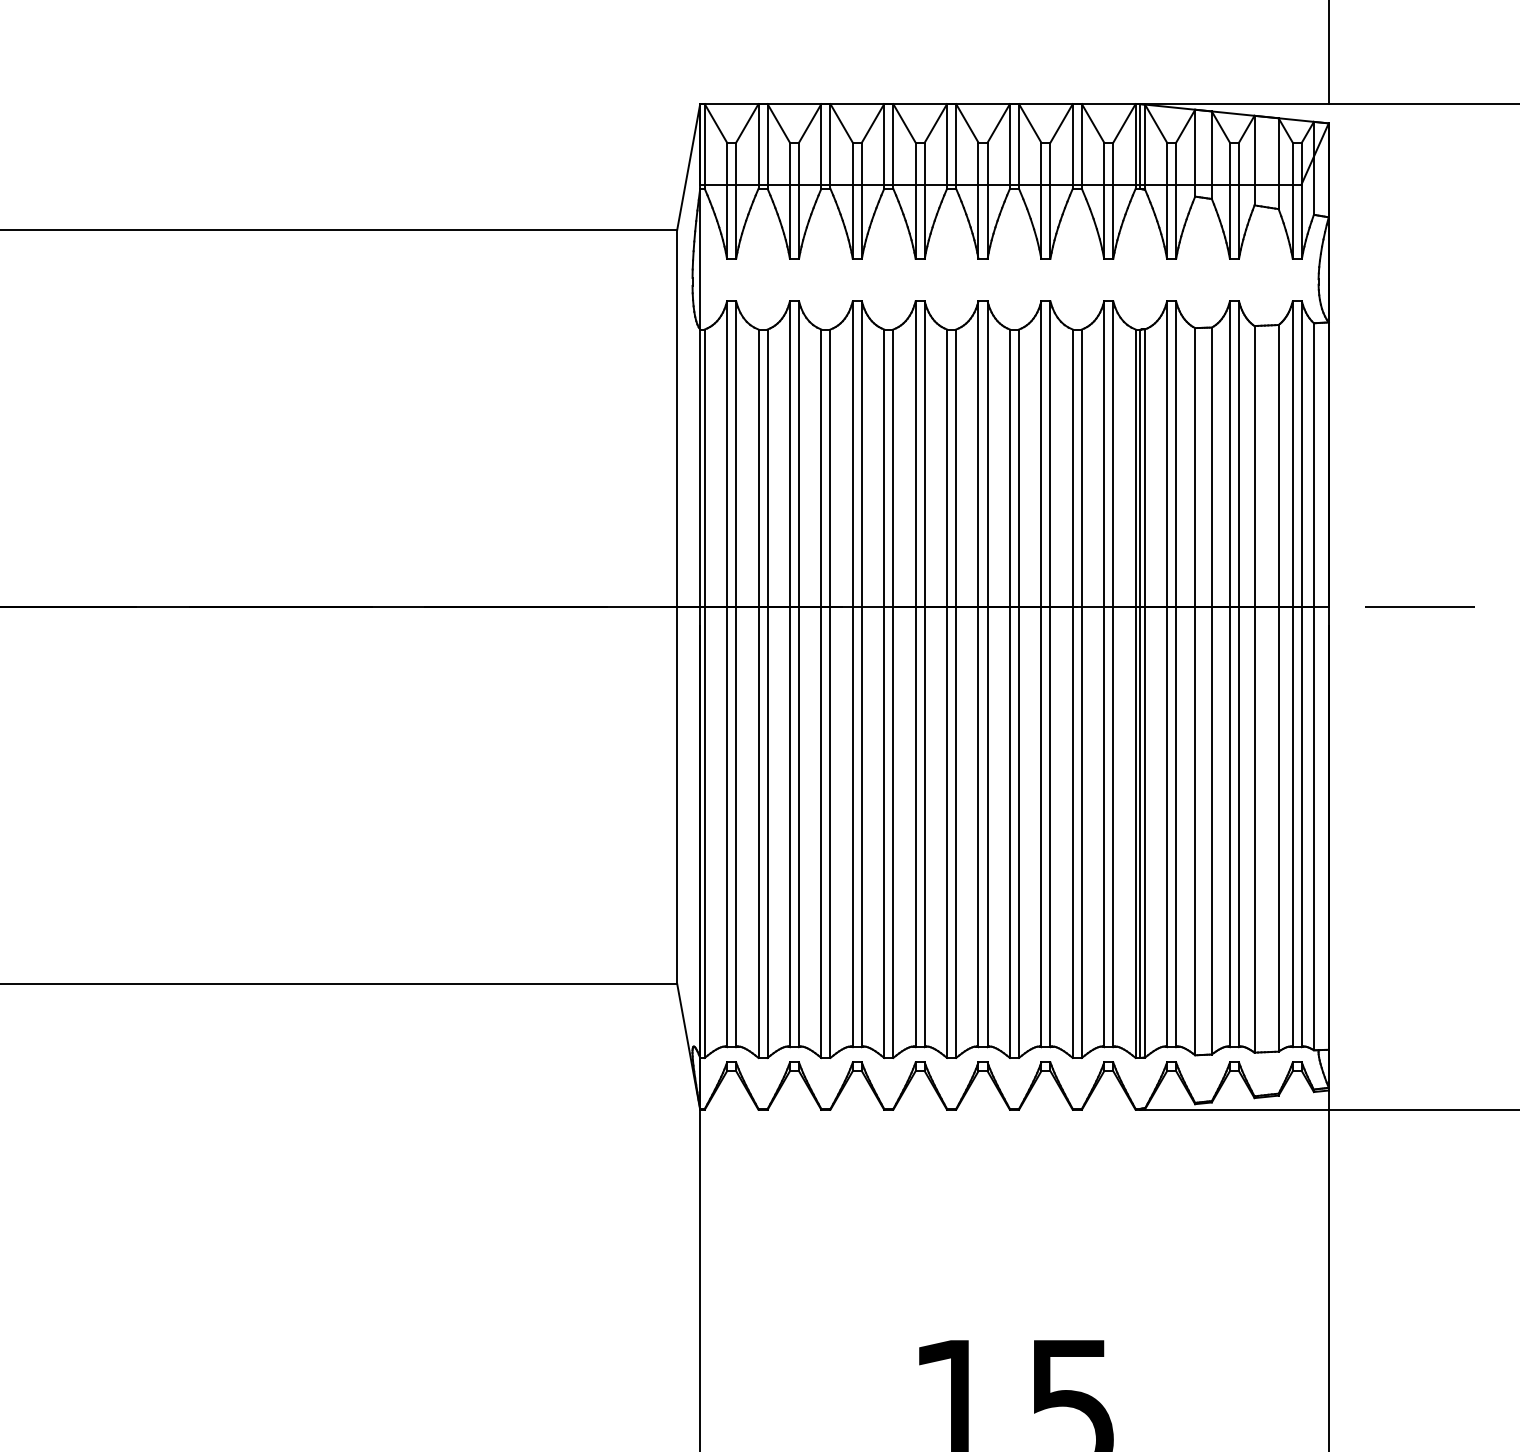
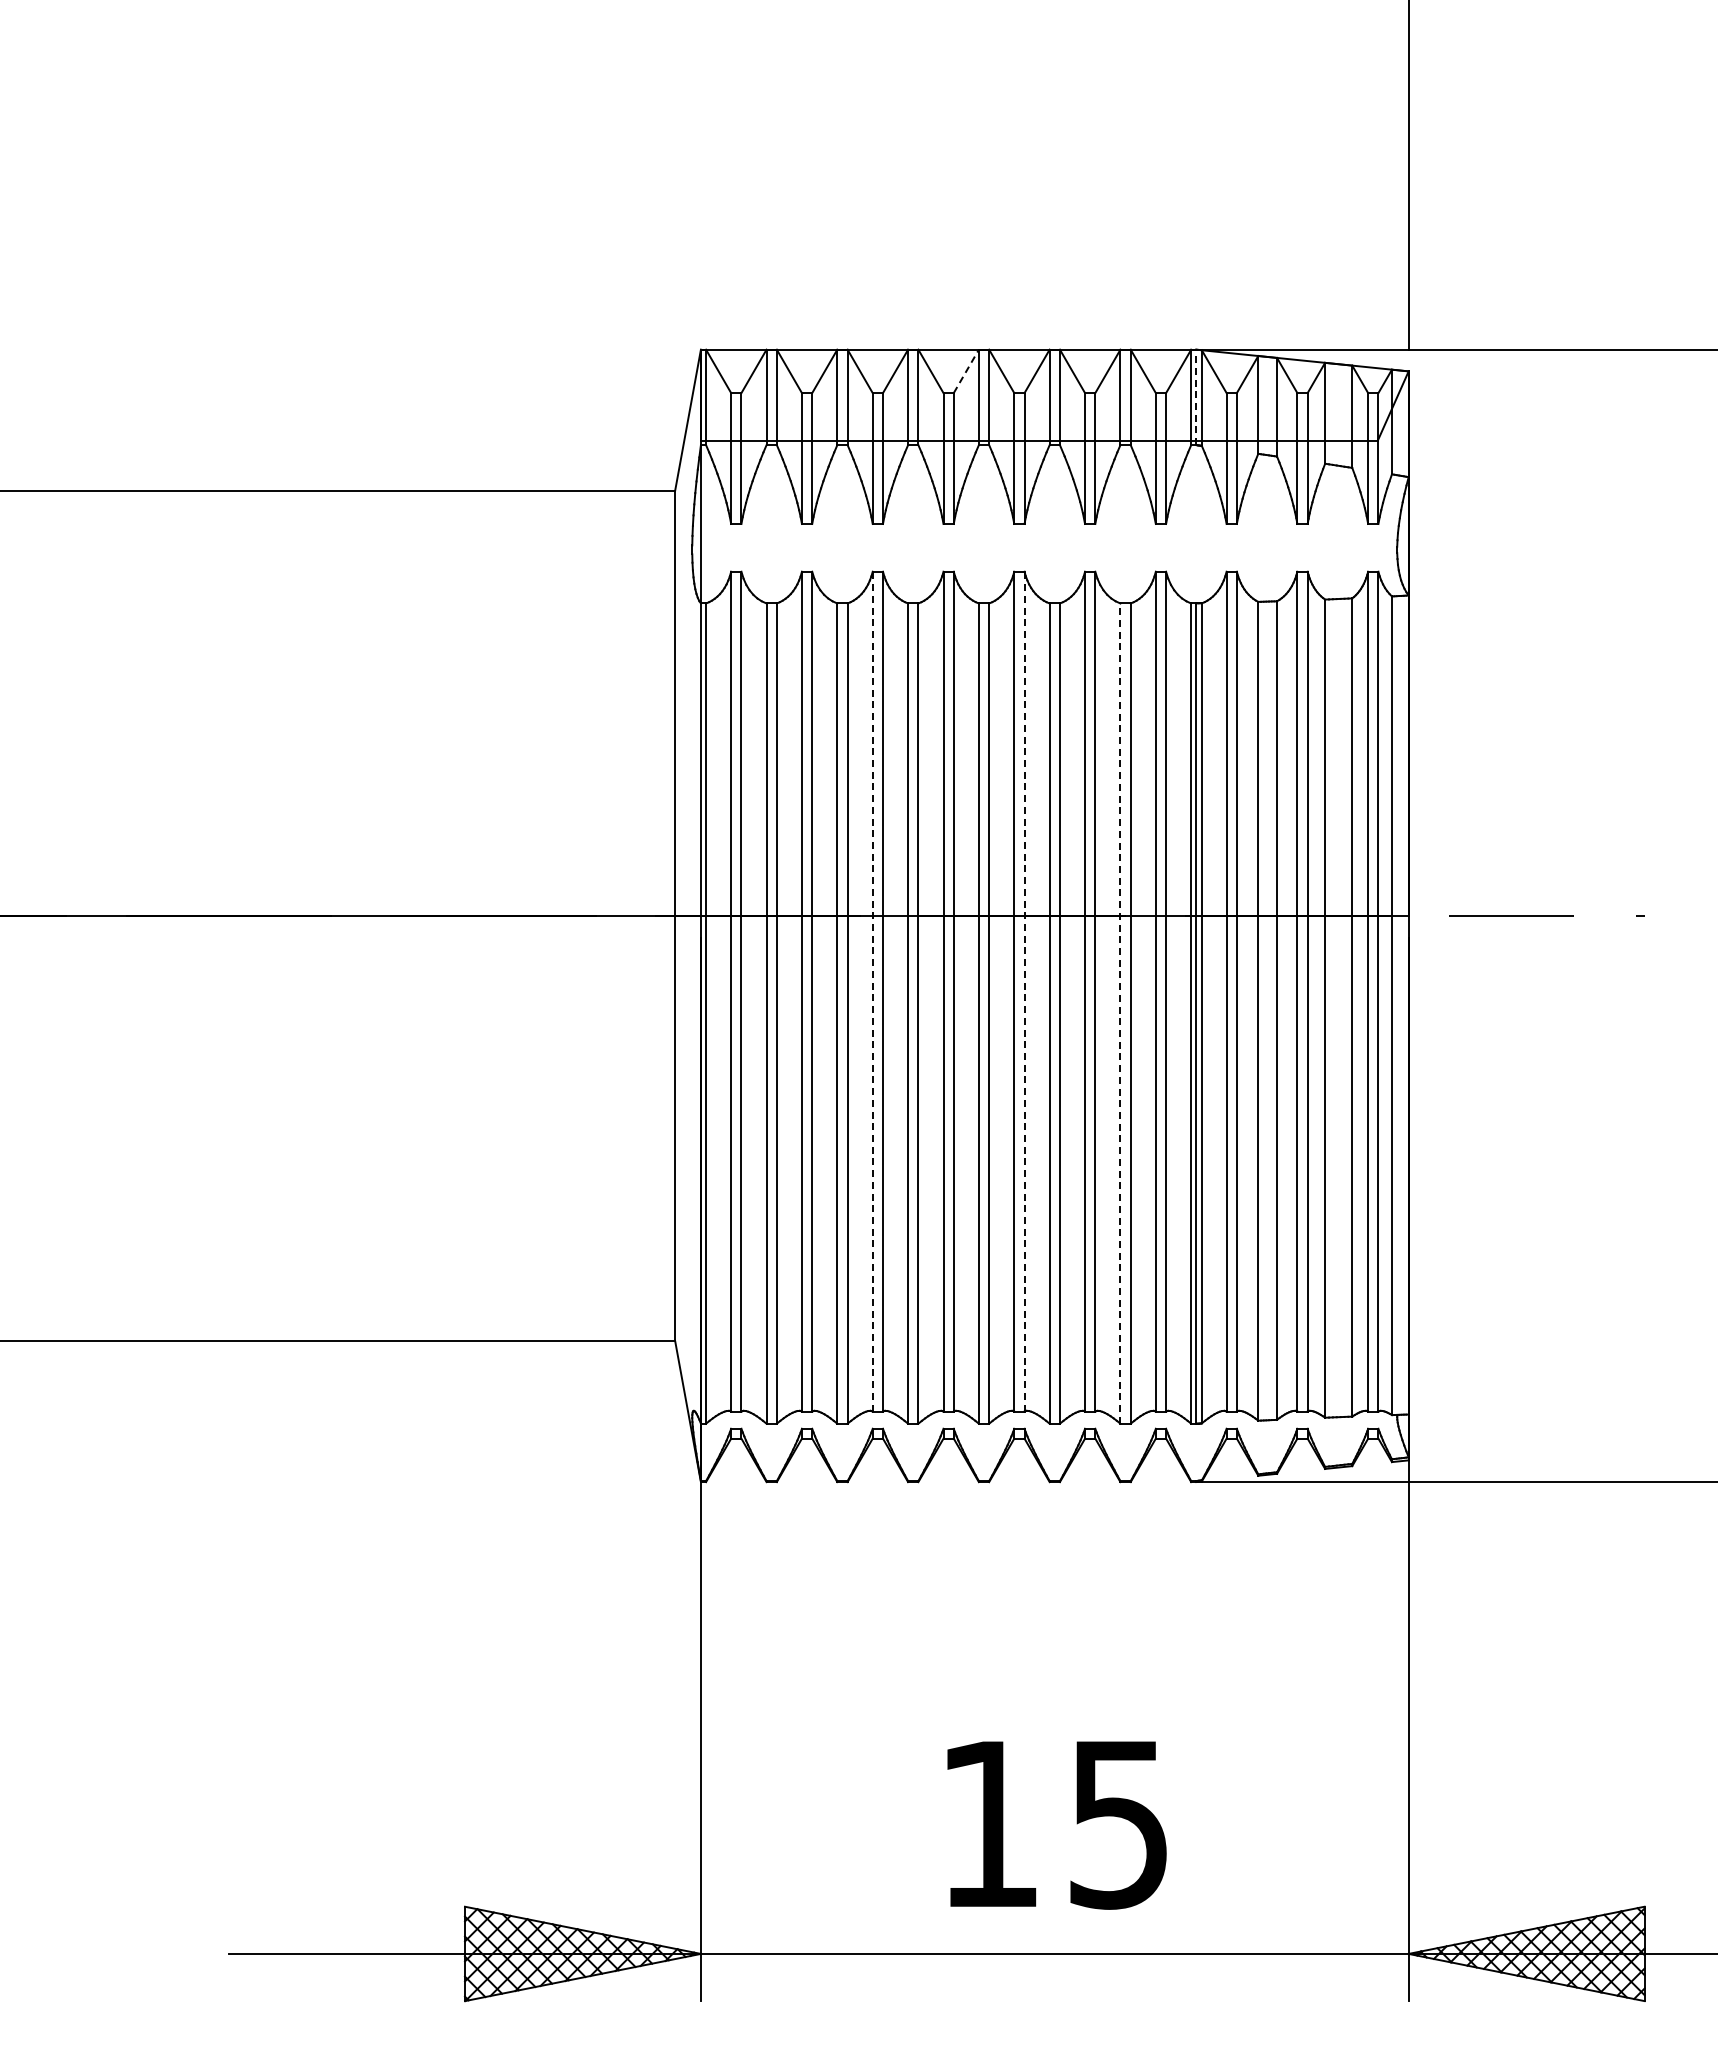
line: (936, 122) -> (966, 370), solid -> dashed
line: (1140, 146) -> (1196, 397), solid -> dashed
line: (852, 674) -> (872, 991), solid -> dashed
line: (987, 674) -> (1024, 991), solid -> dashed
line: (1072, 693) -> (1120, 1013), solid -> dashed

